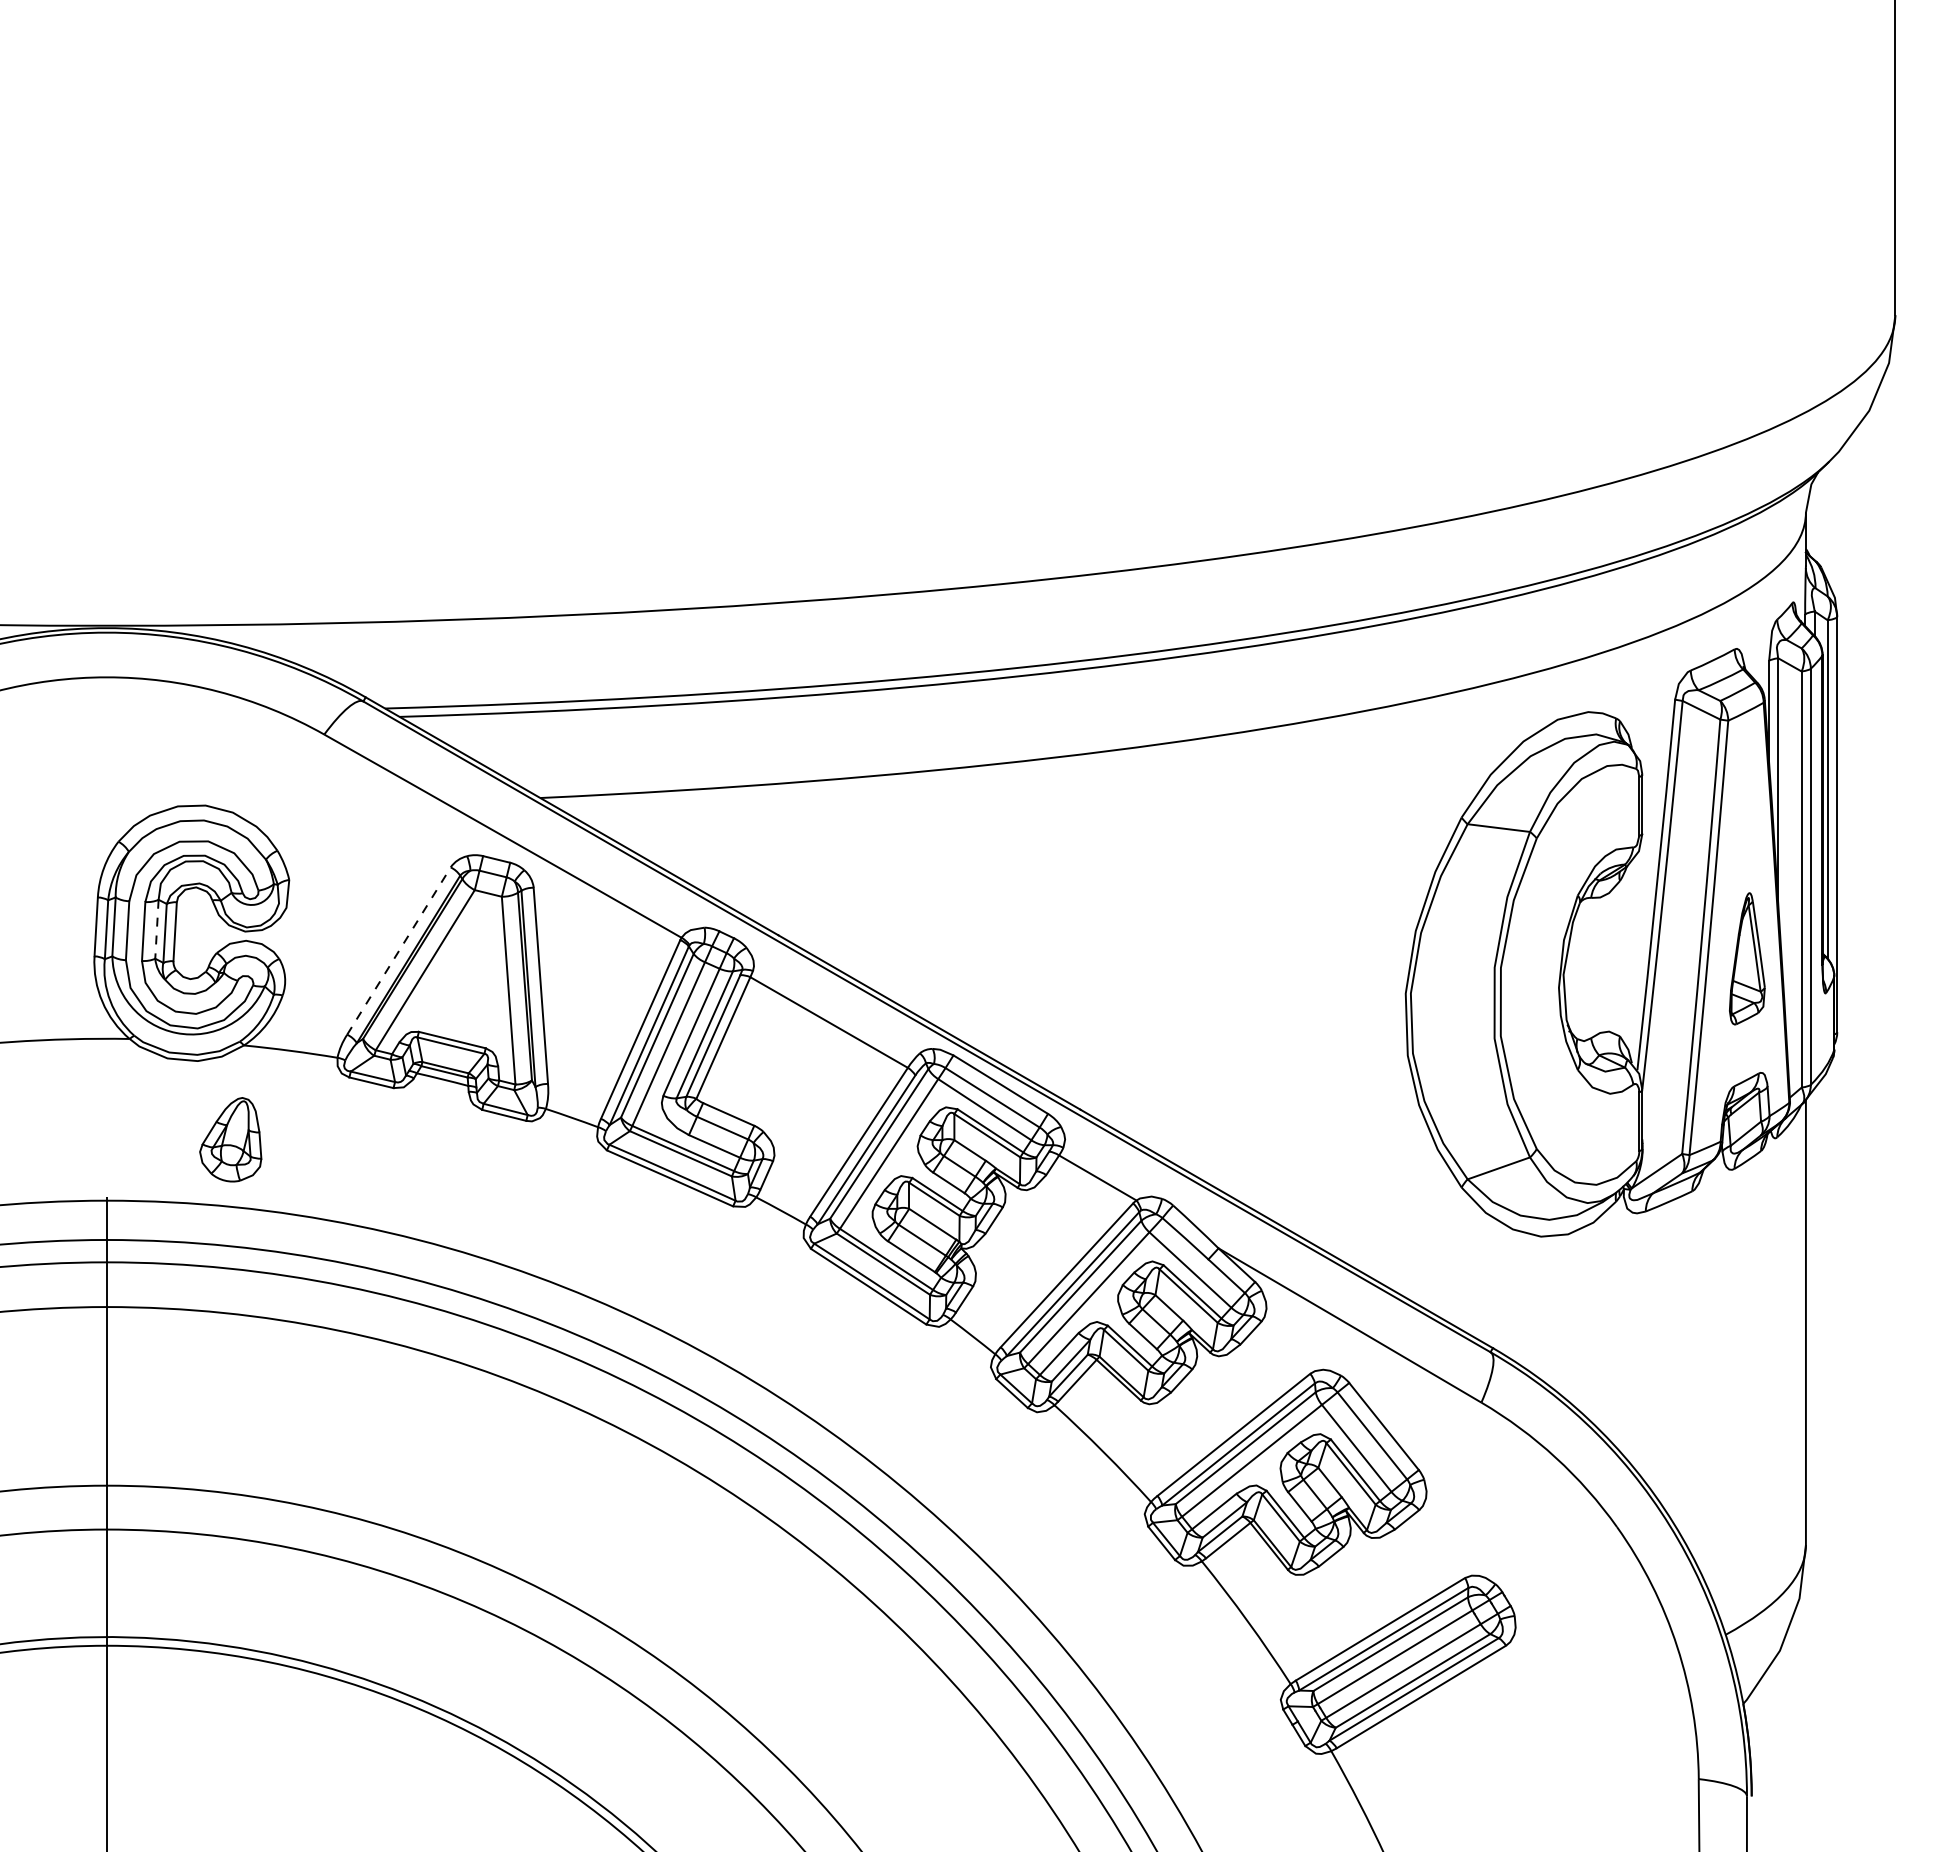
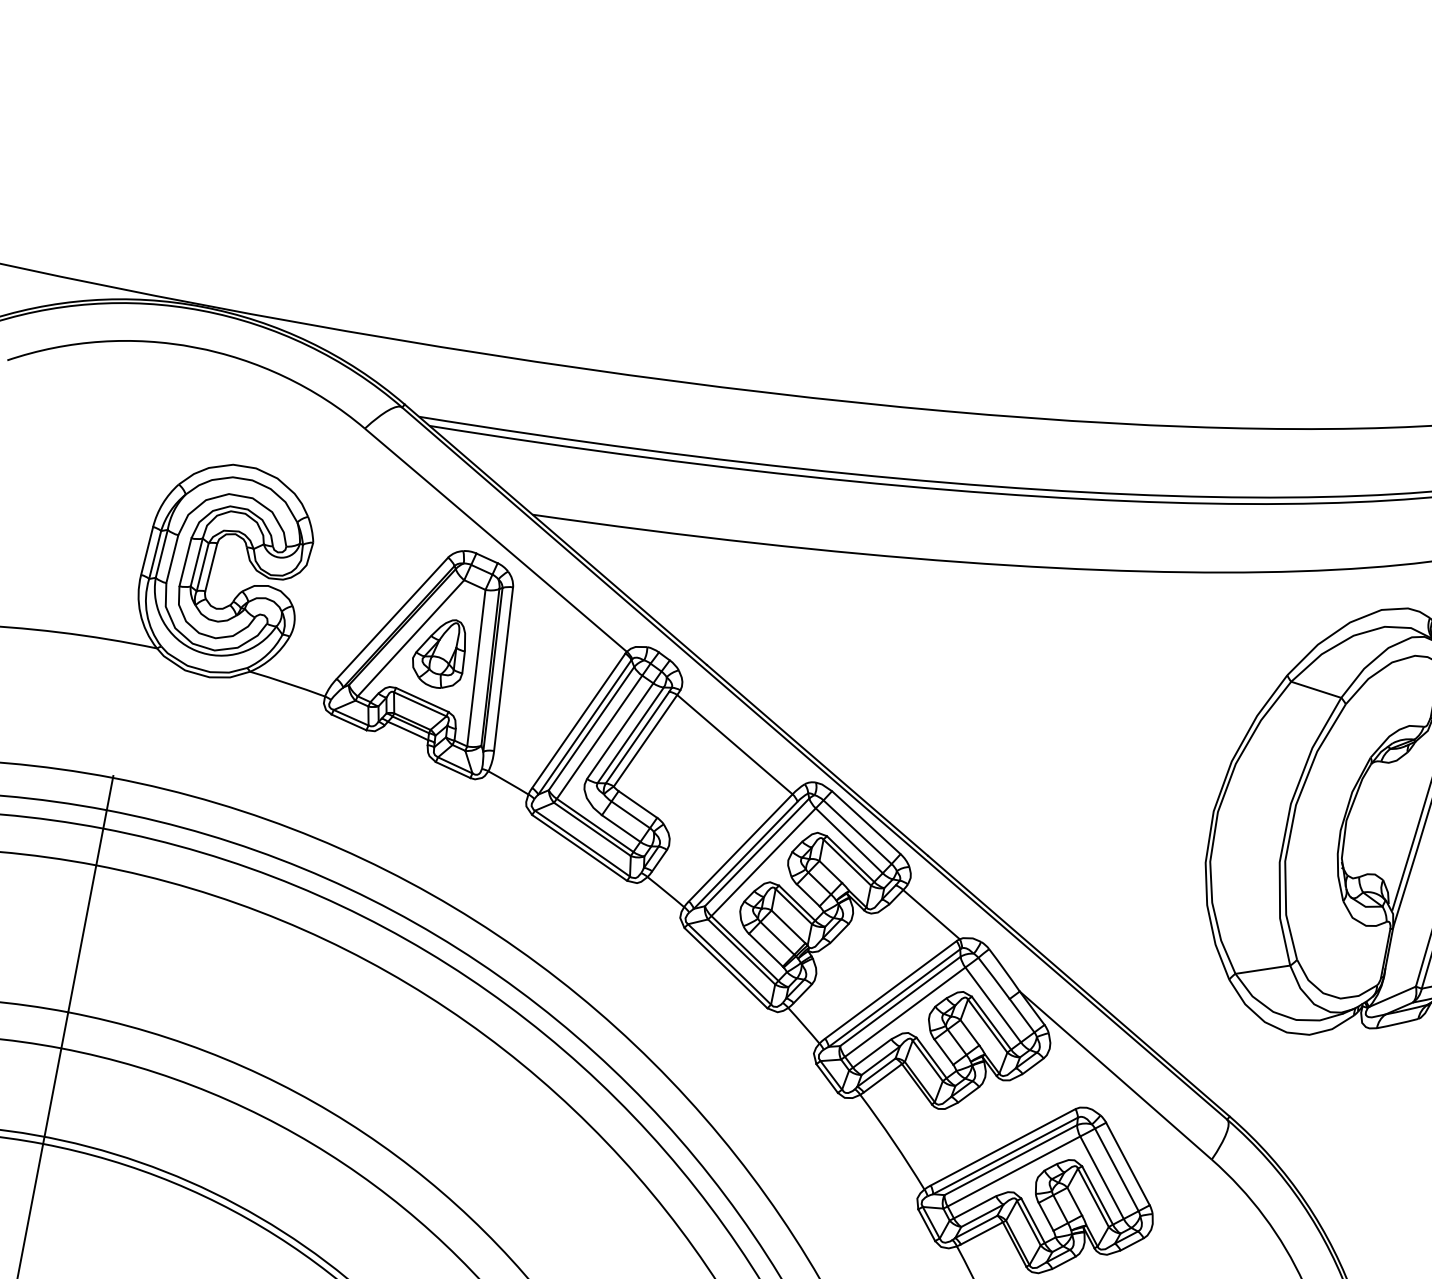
line: (156, 929) -> (196, 562), dashed -> solid
line: (399, 950) -> (392, 618), dashed -> solid
part: (230, 1139) -> (439, 652), moved

